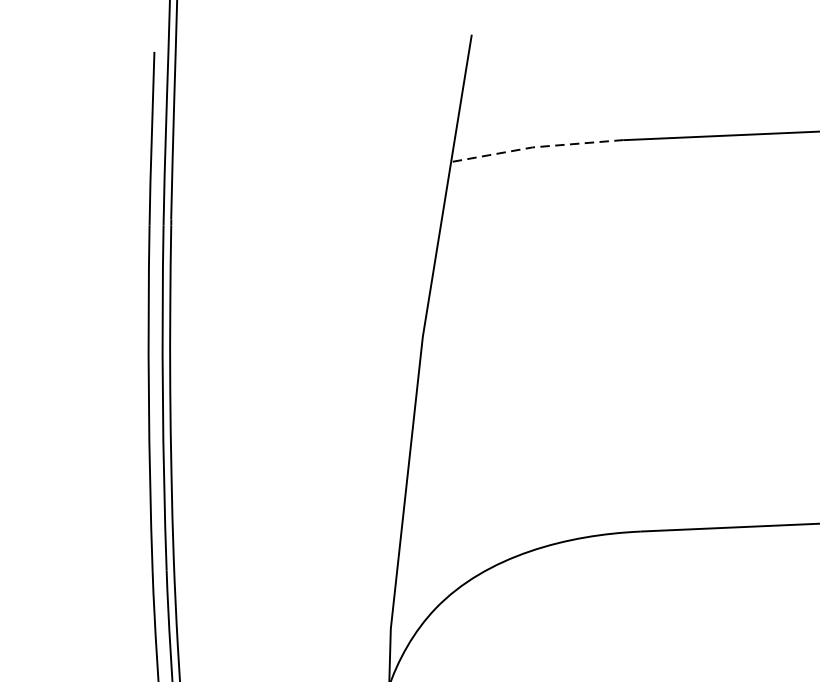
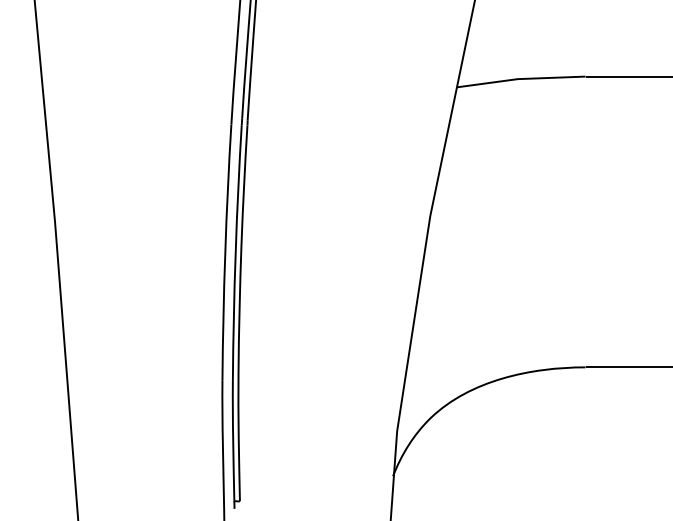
line: (534, 147) -> (519, 79), dashed -> solid

